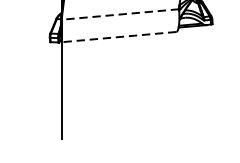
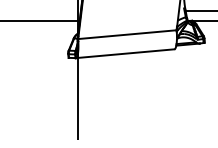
line: (120, 14) -> (127, 34), dashed -> solid
line: (116, 36) -> (124, 53), dashed -> solid

